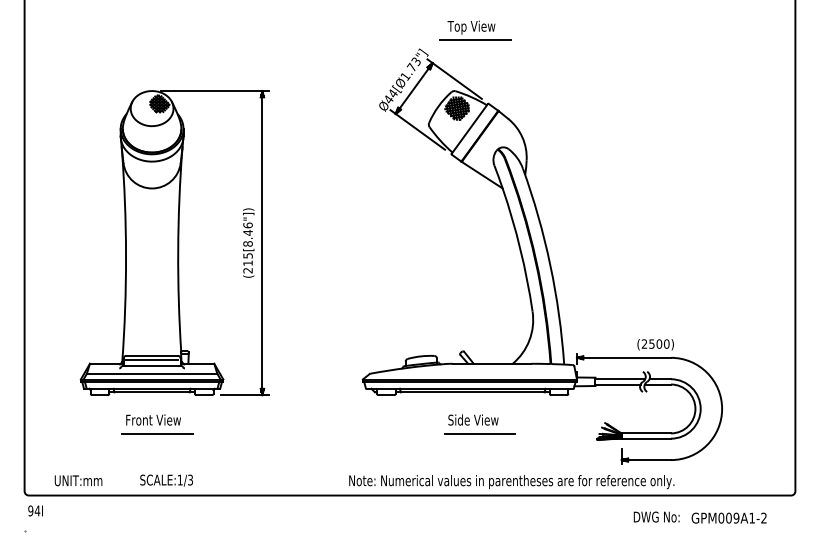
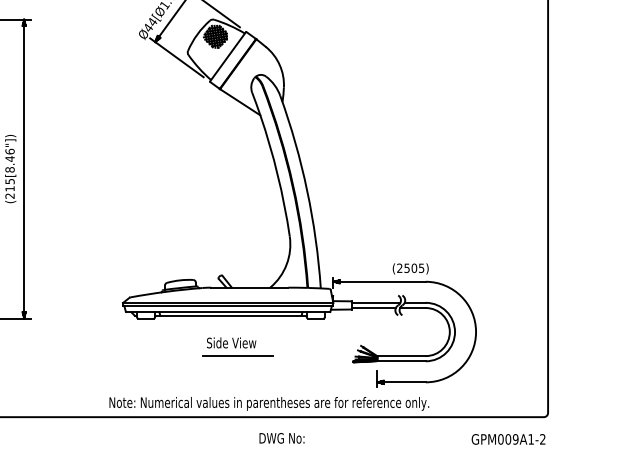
text: (666, 343) -> (421, 267), (2500) -> (2505)
text: (656, 516) -> (281, 437), moved
text: (728, 517) -> (507, 438), moved

